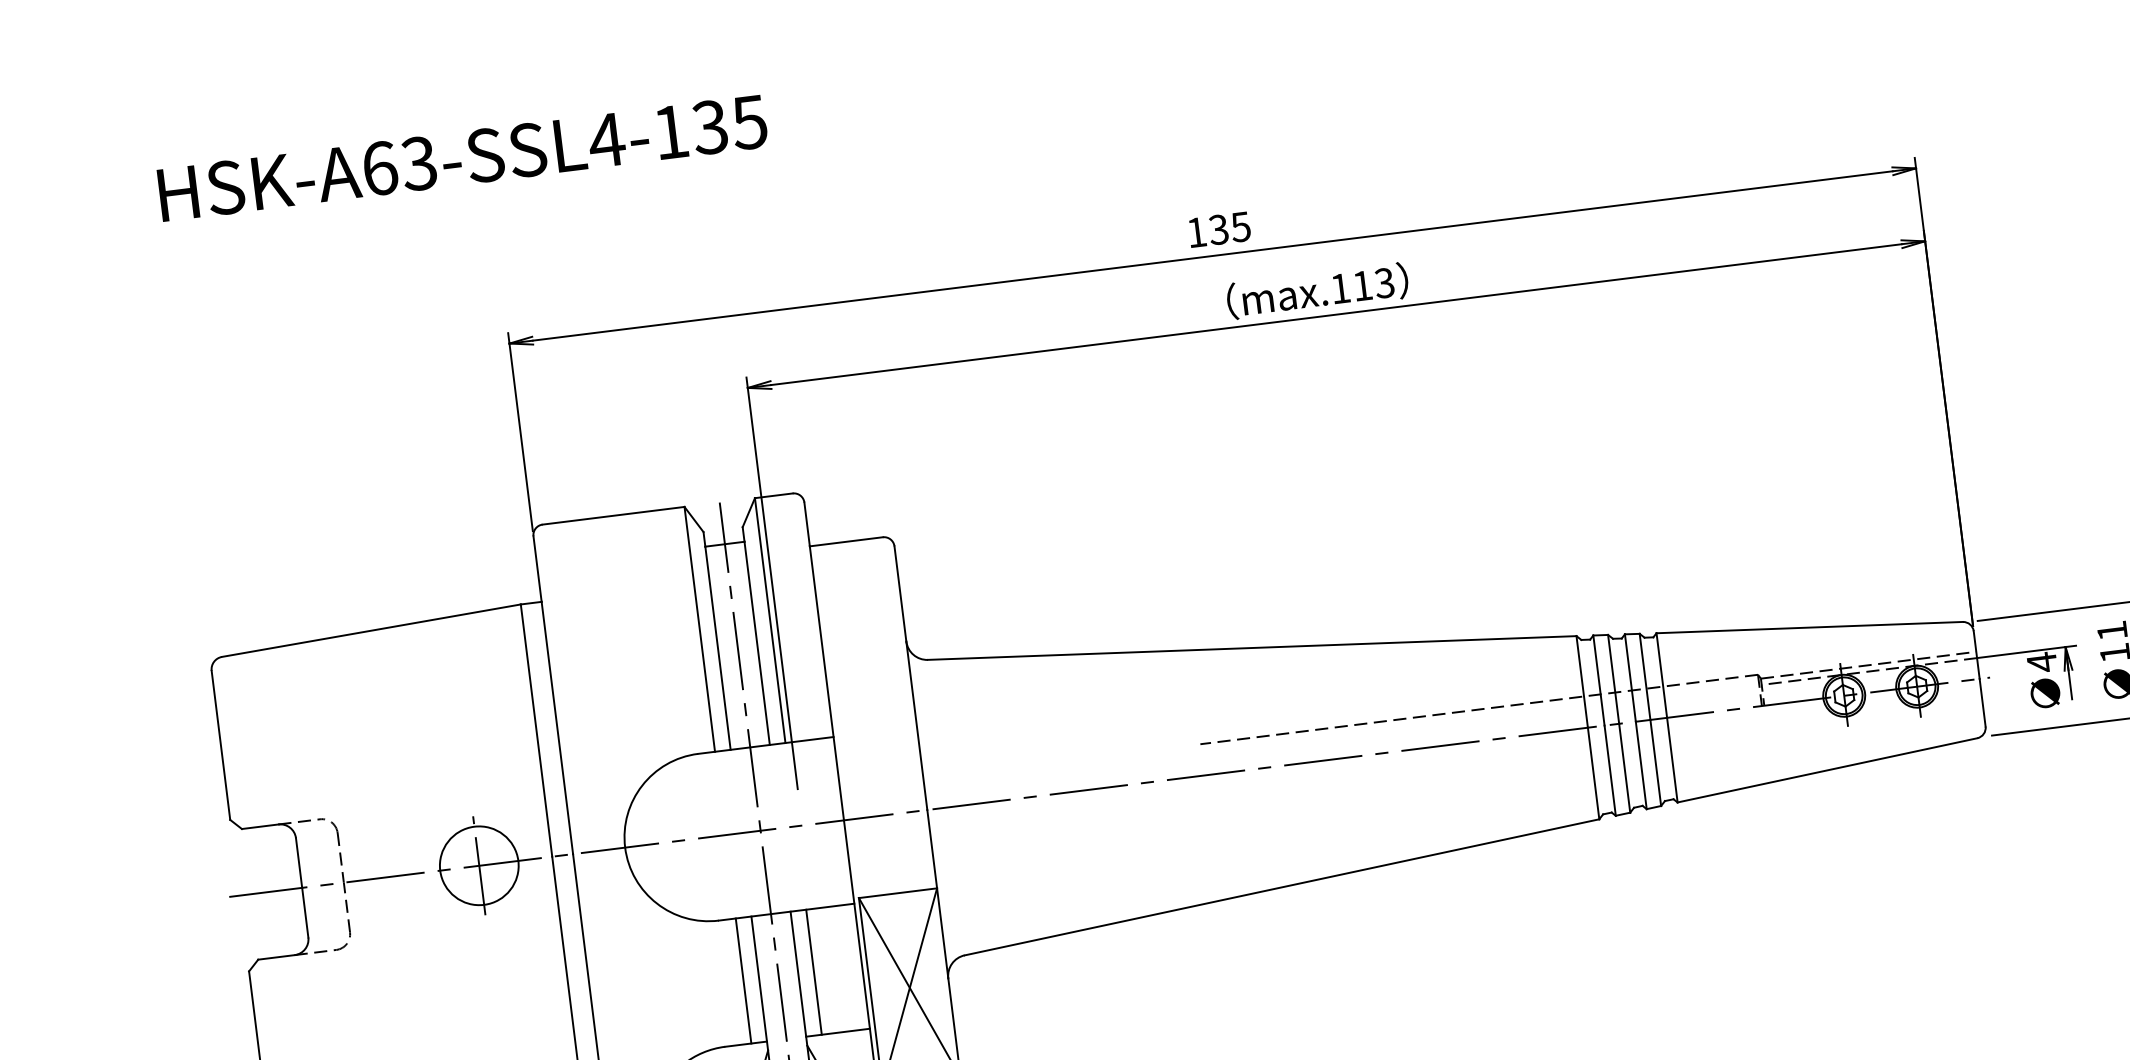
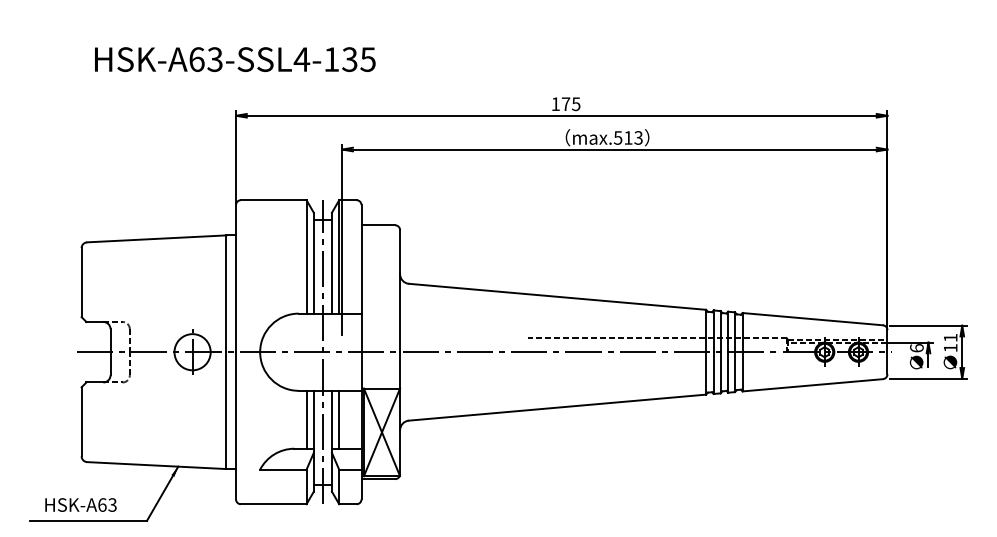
text: (463, 157) -> (235, 59), moved
text: (1217, 230) -> (565, 104), 135 -> 175
text: (1338, 287) -> (617, 137), max.113 -> max.513
text: (2041, 663) -> (916, 348), 4 -> 6

